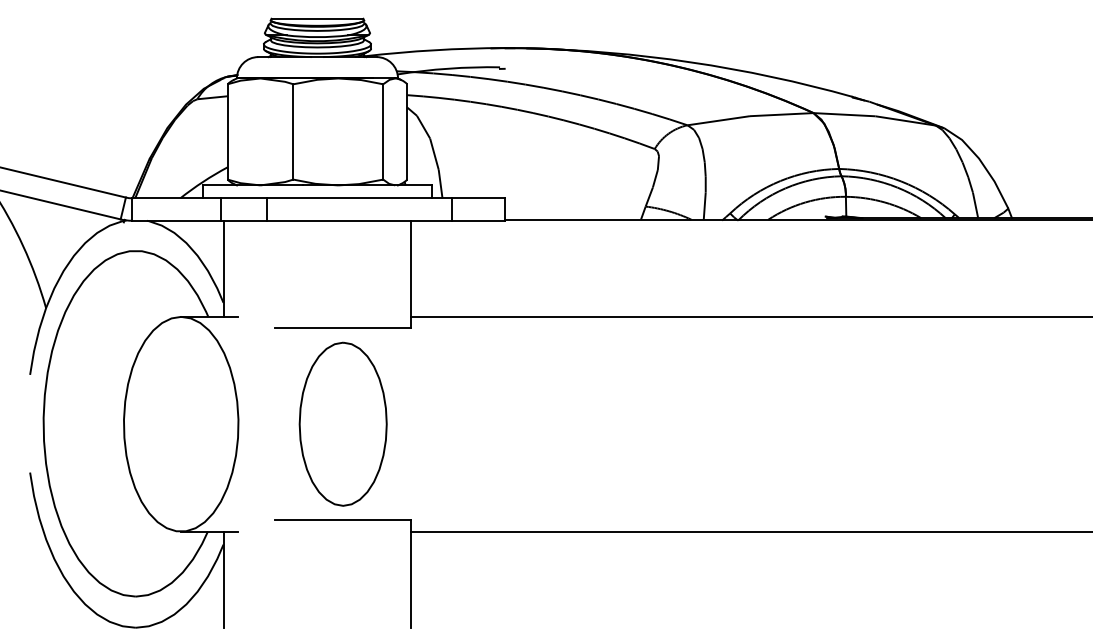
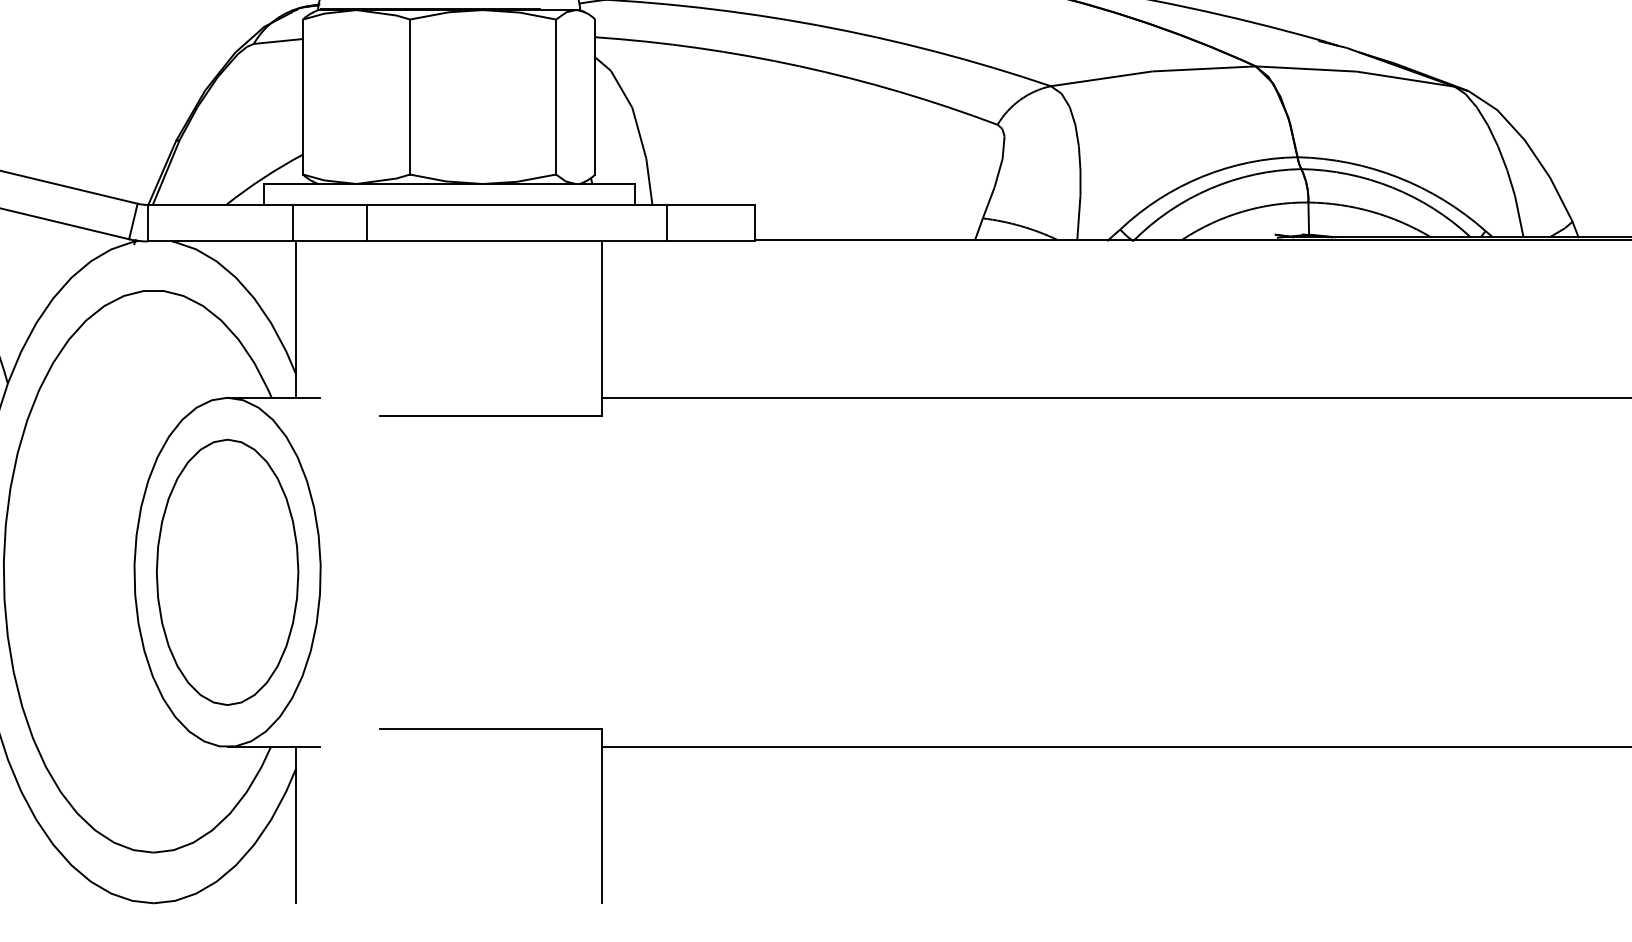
part: (342, 423) -> (226, 571), moved

